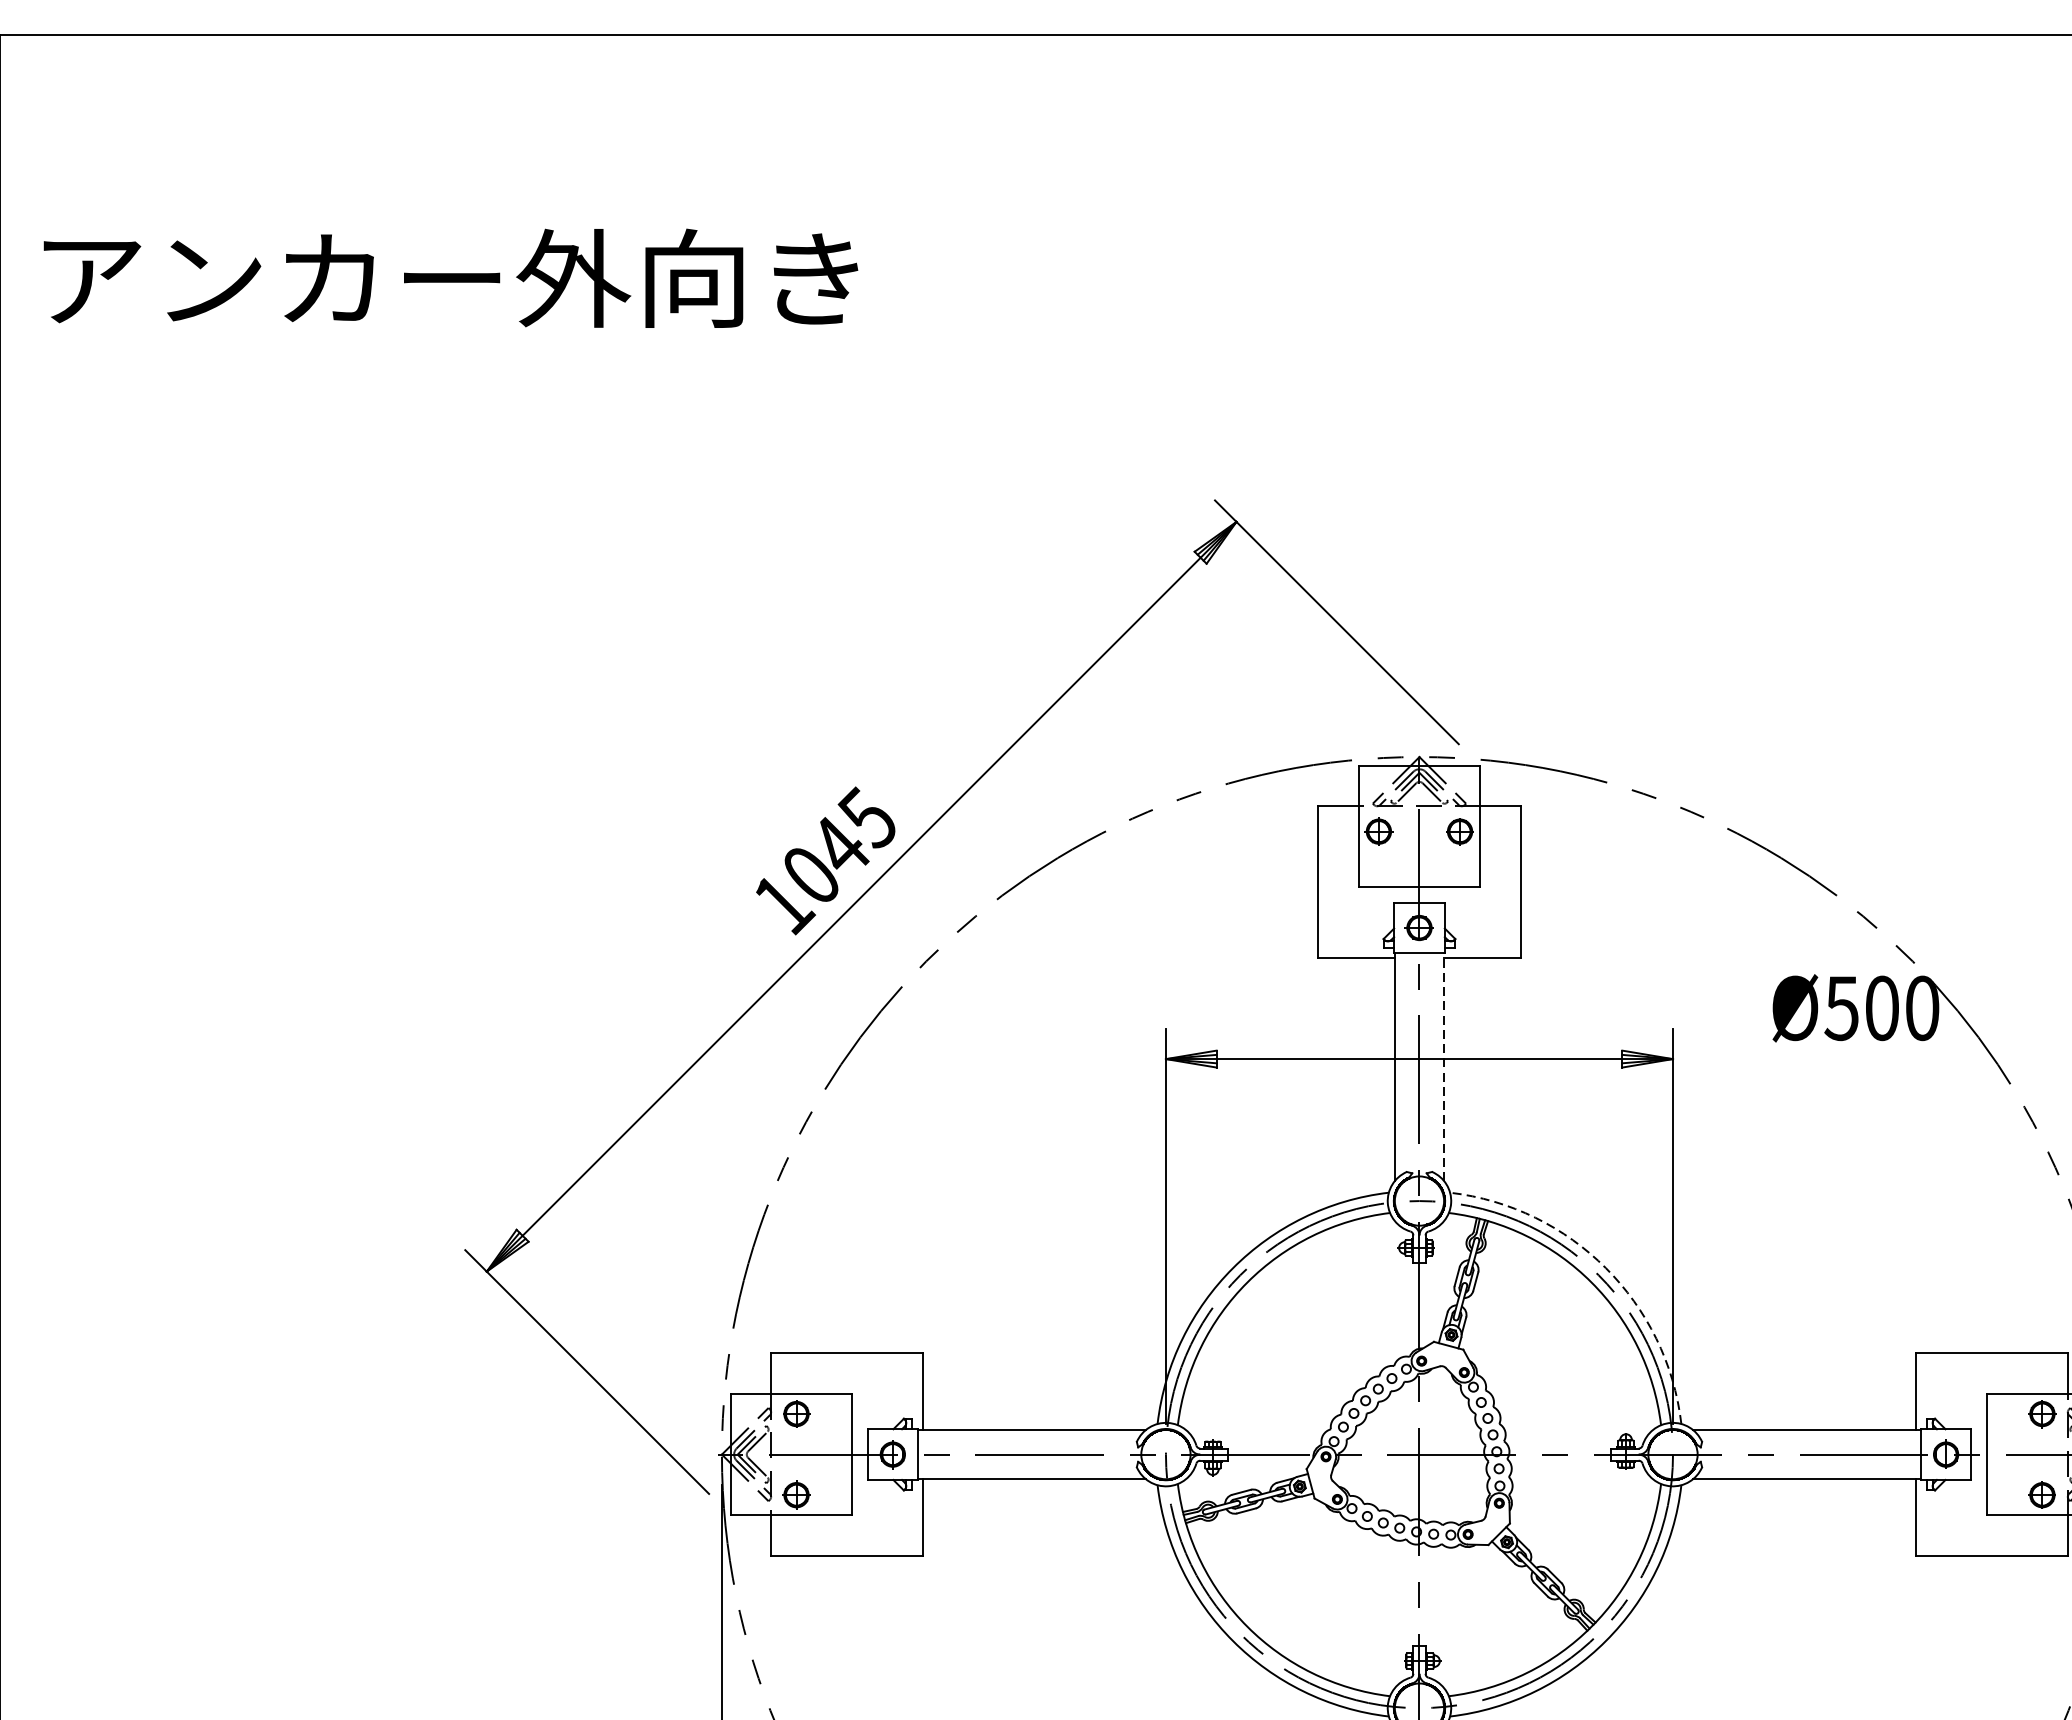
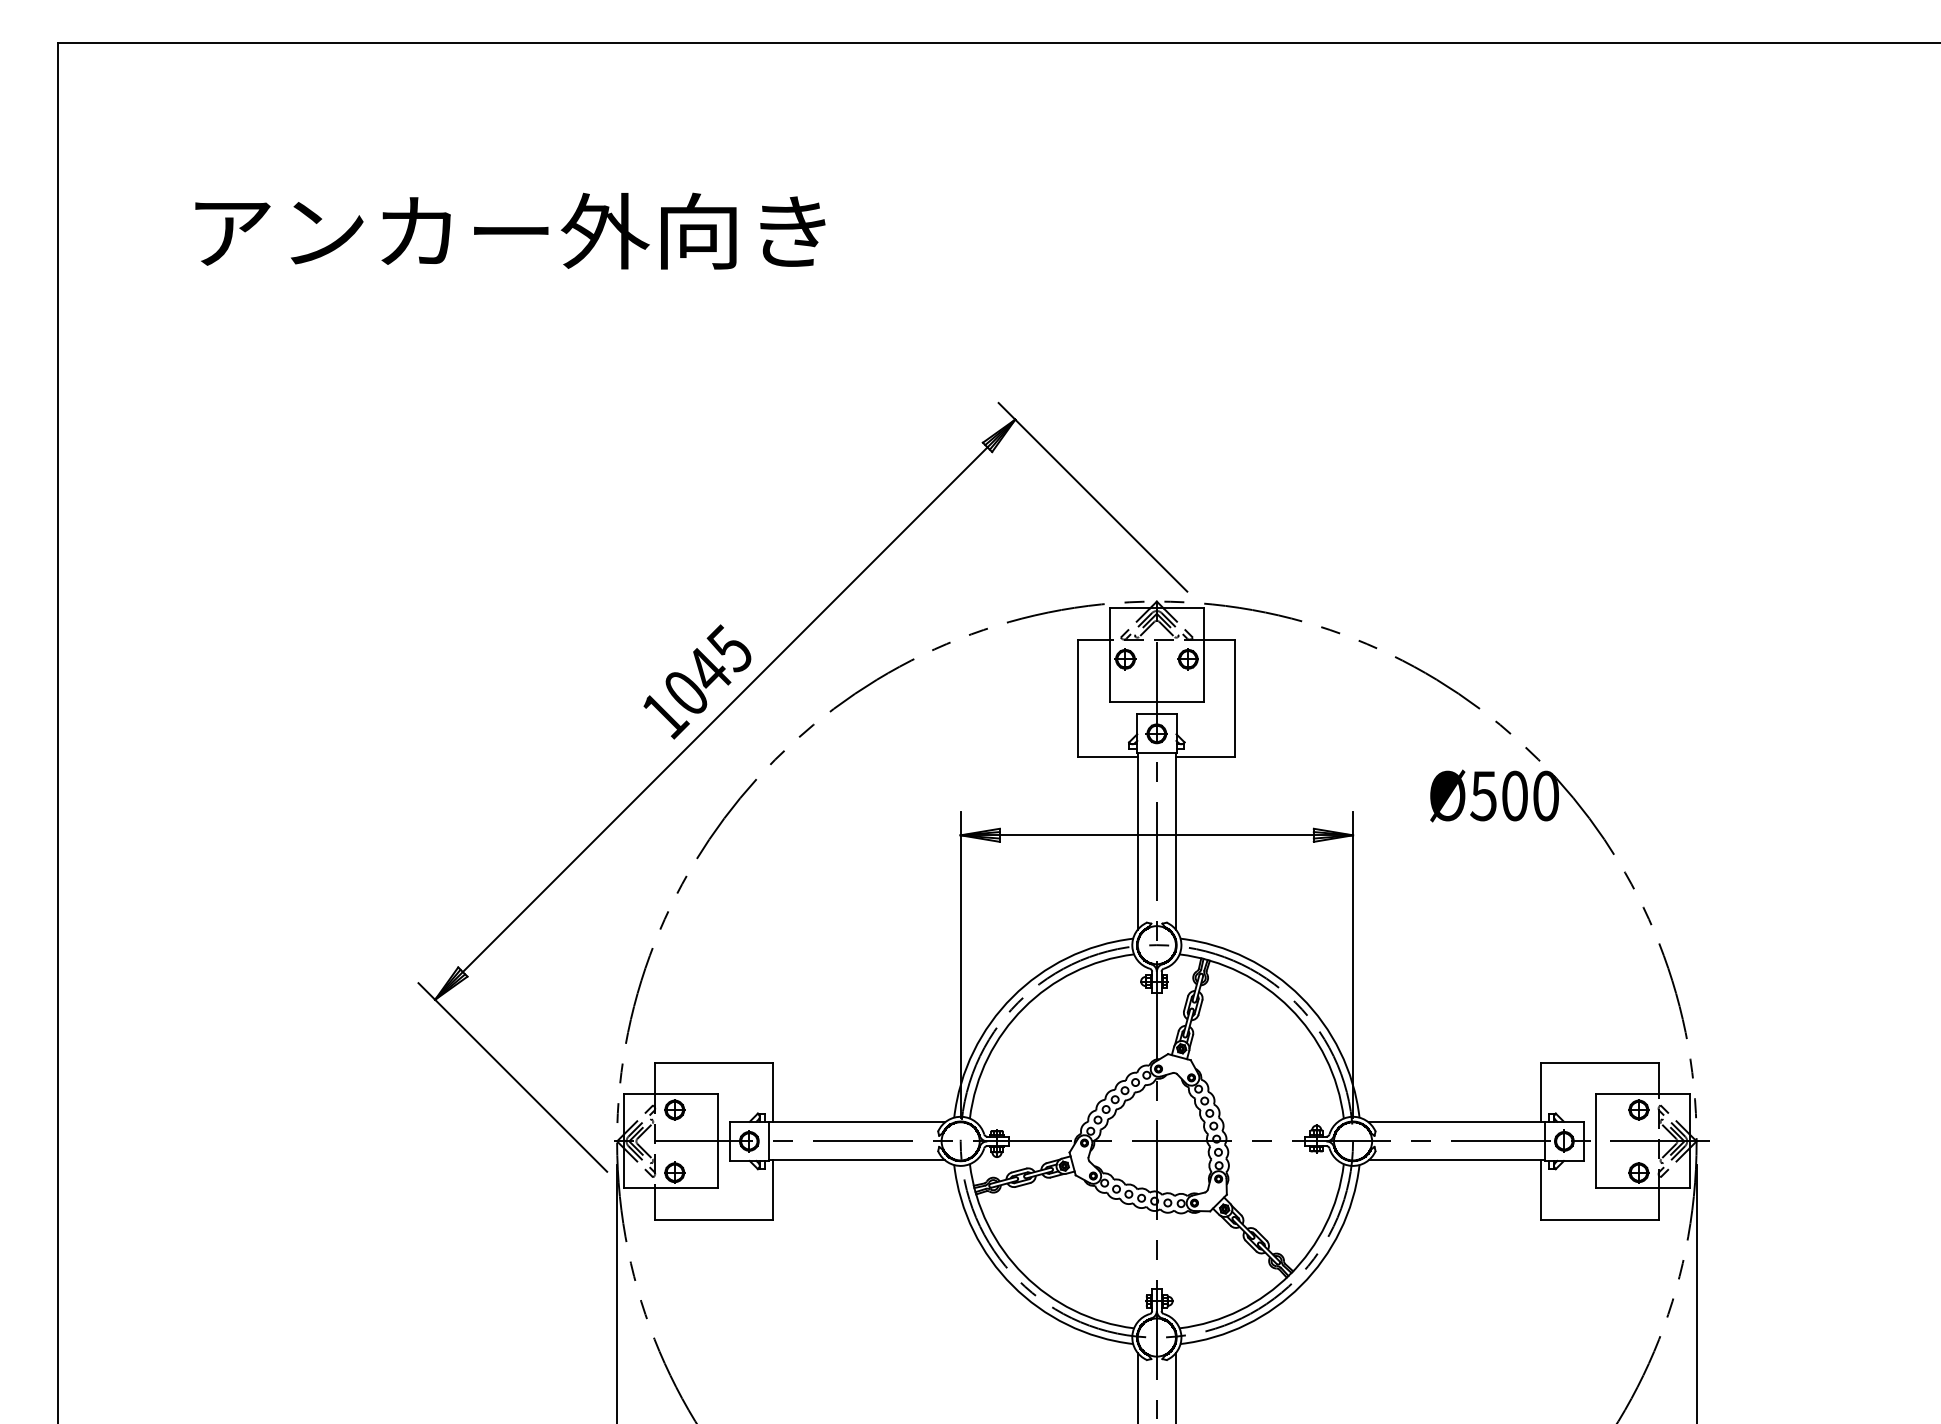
text: (451, 277) -> (510, 230), moved
line: (1443, 1067) -> (1175, 841), dashed -> solid
arc: (1606, 1268) -> (1301, 997), dashed -> solid

